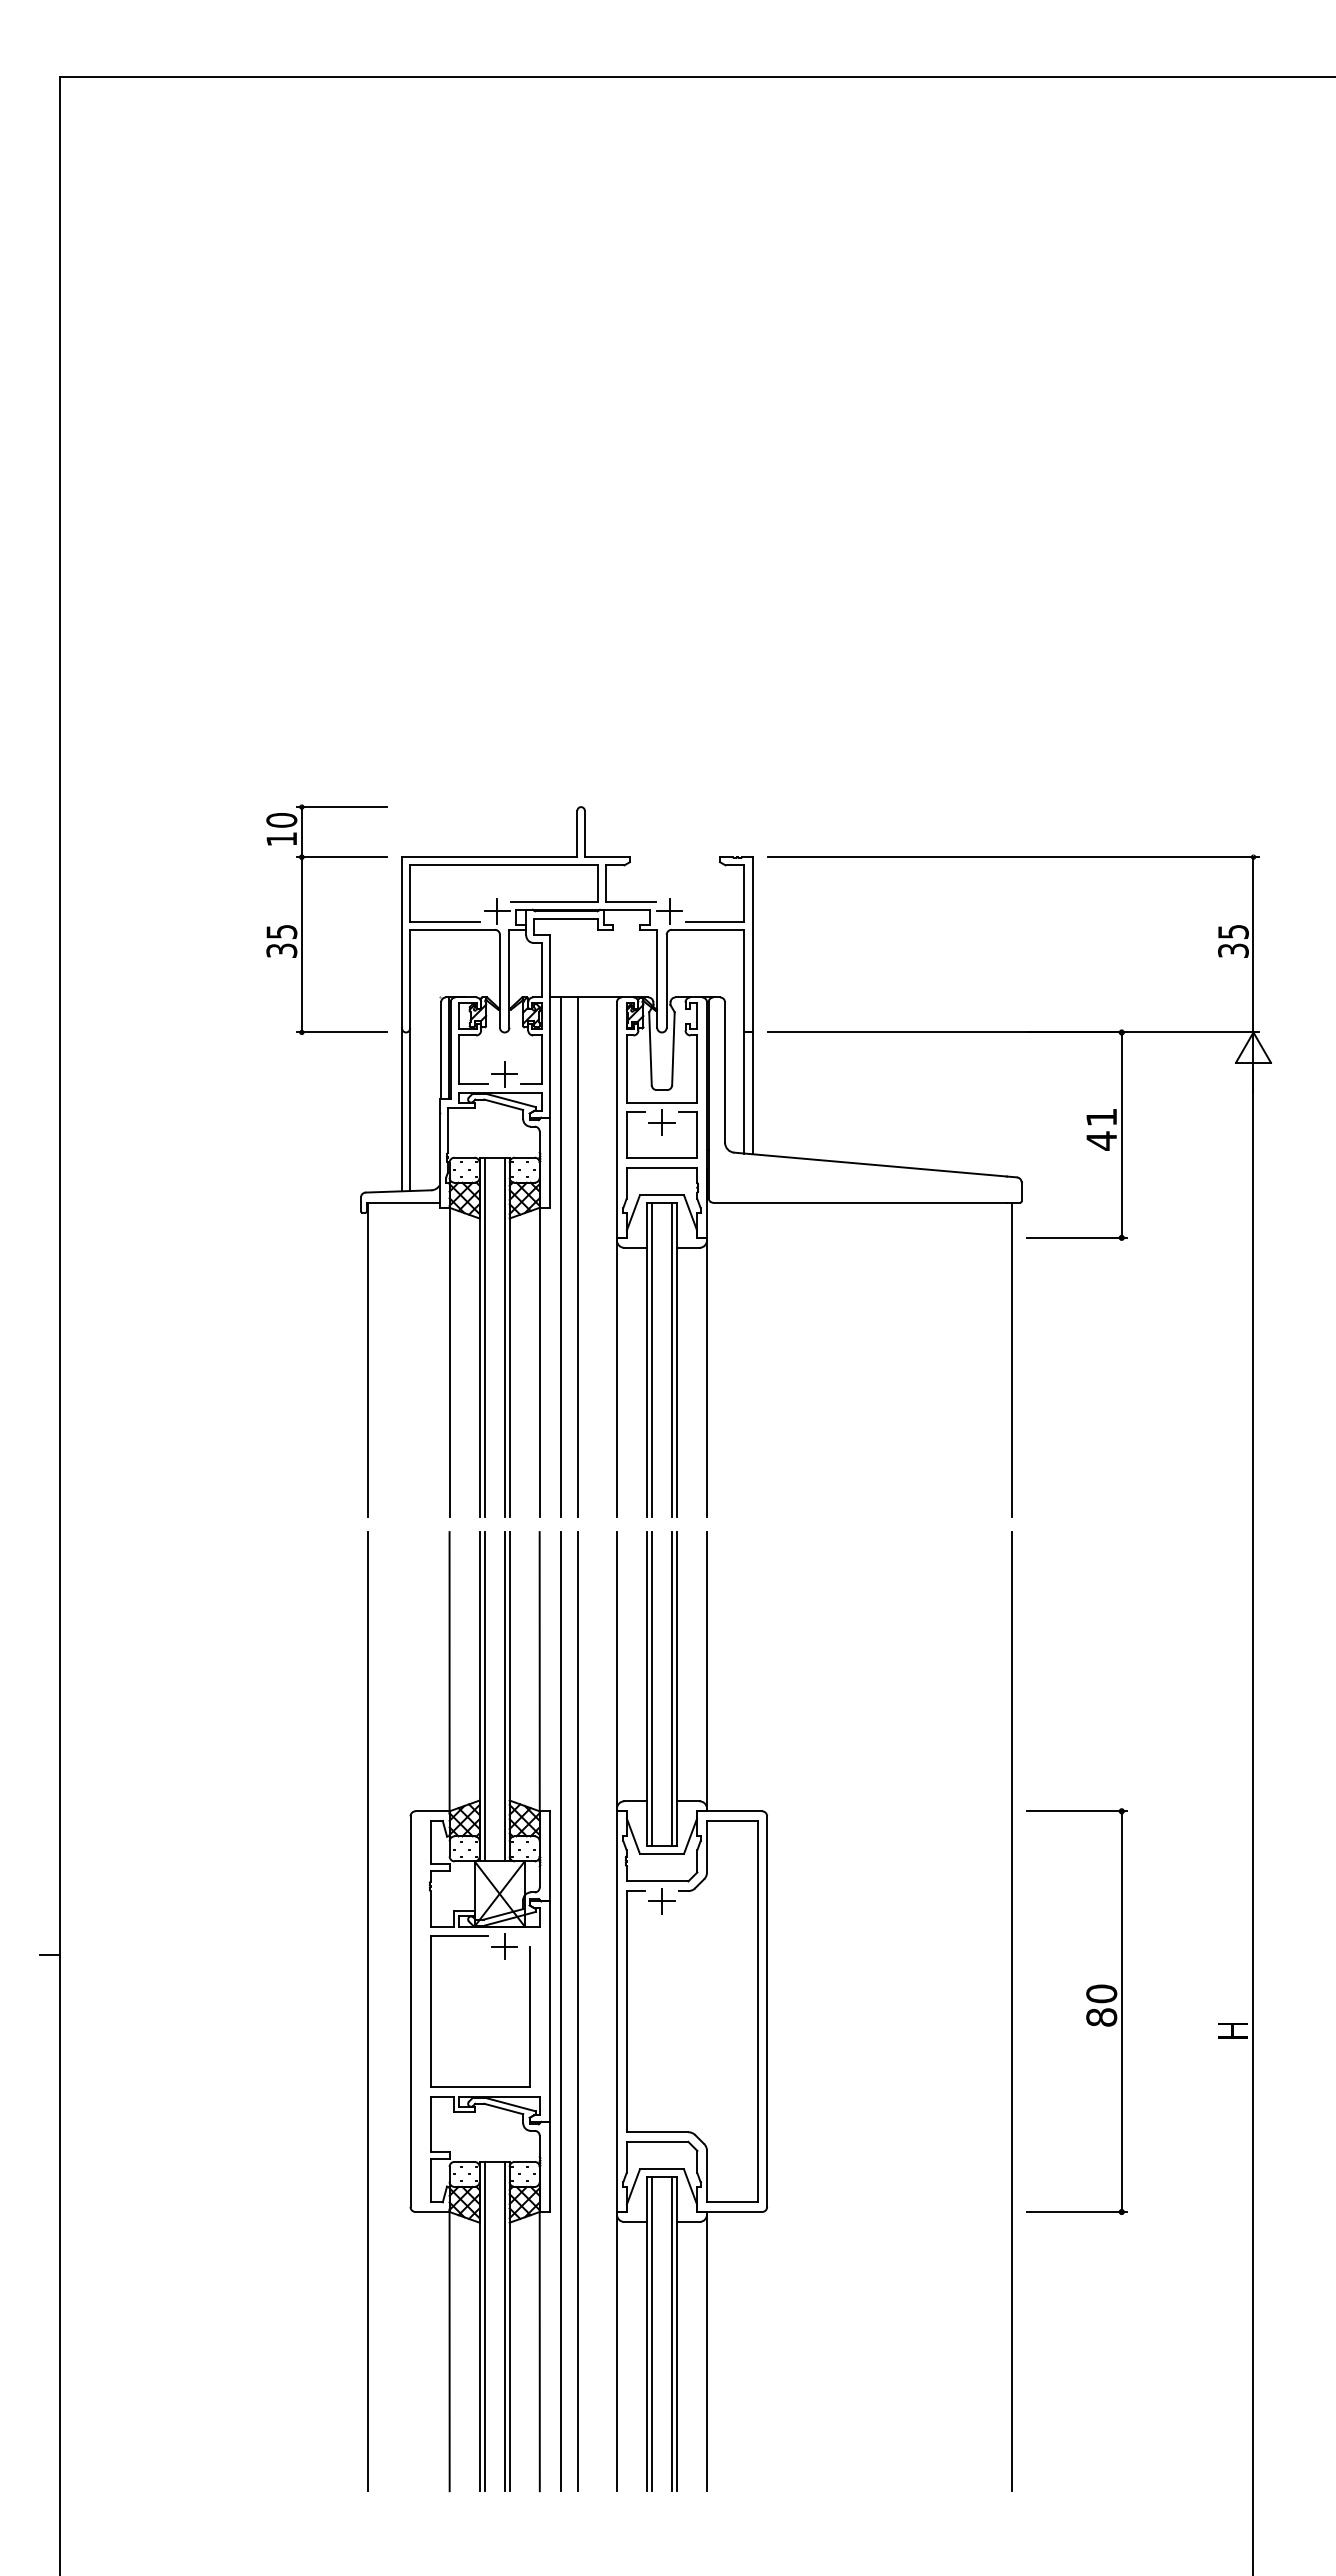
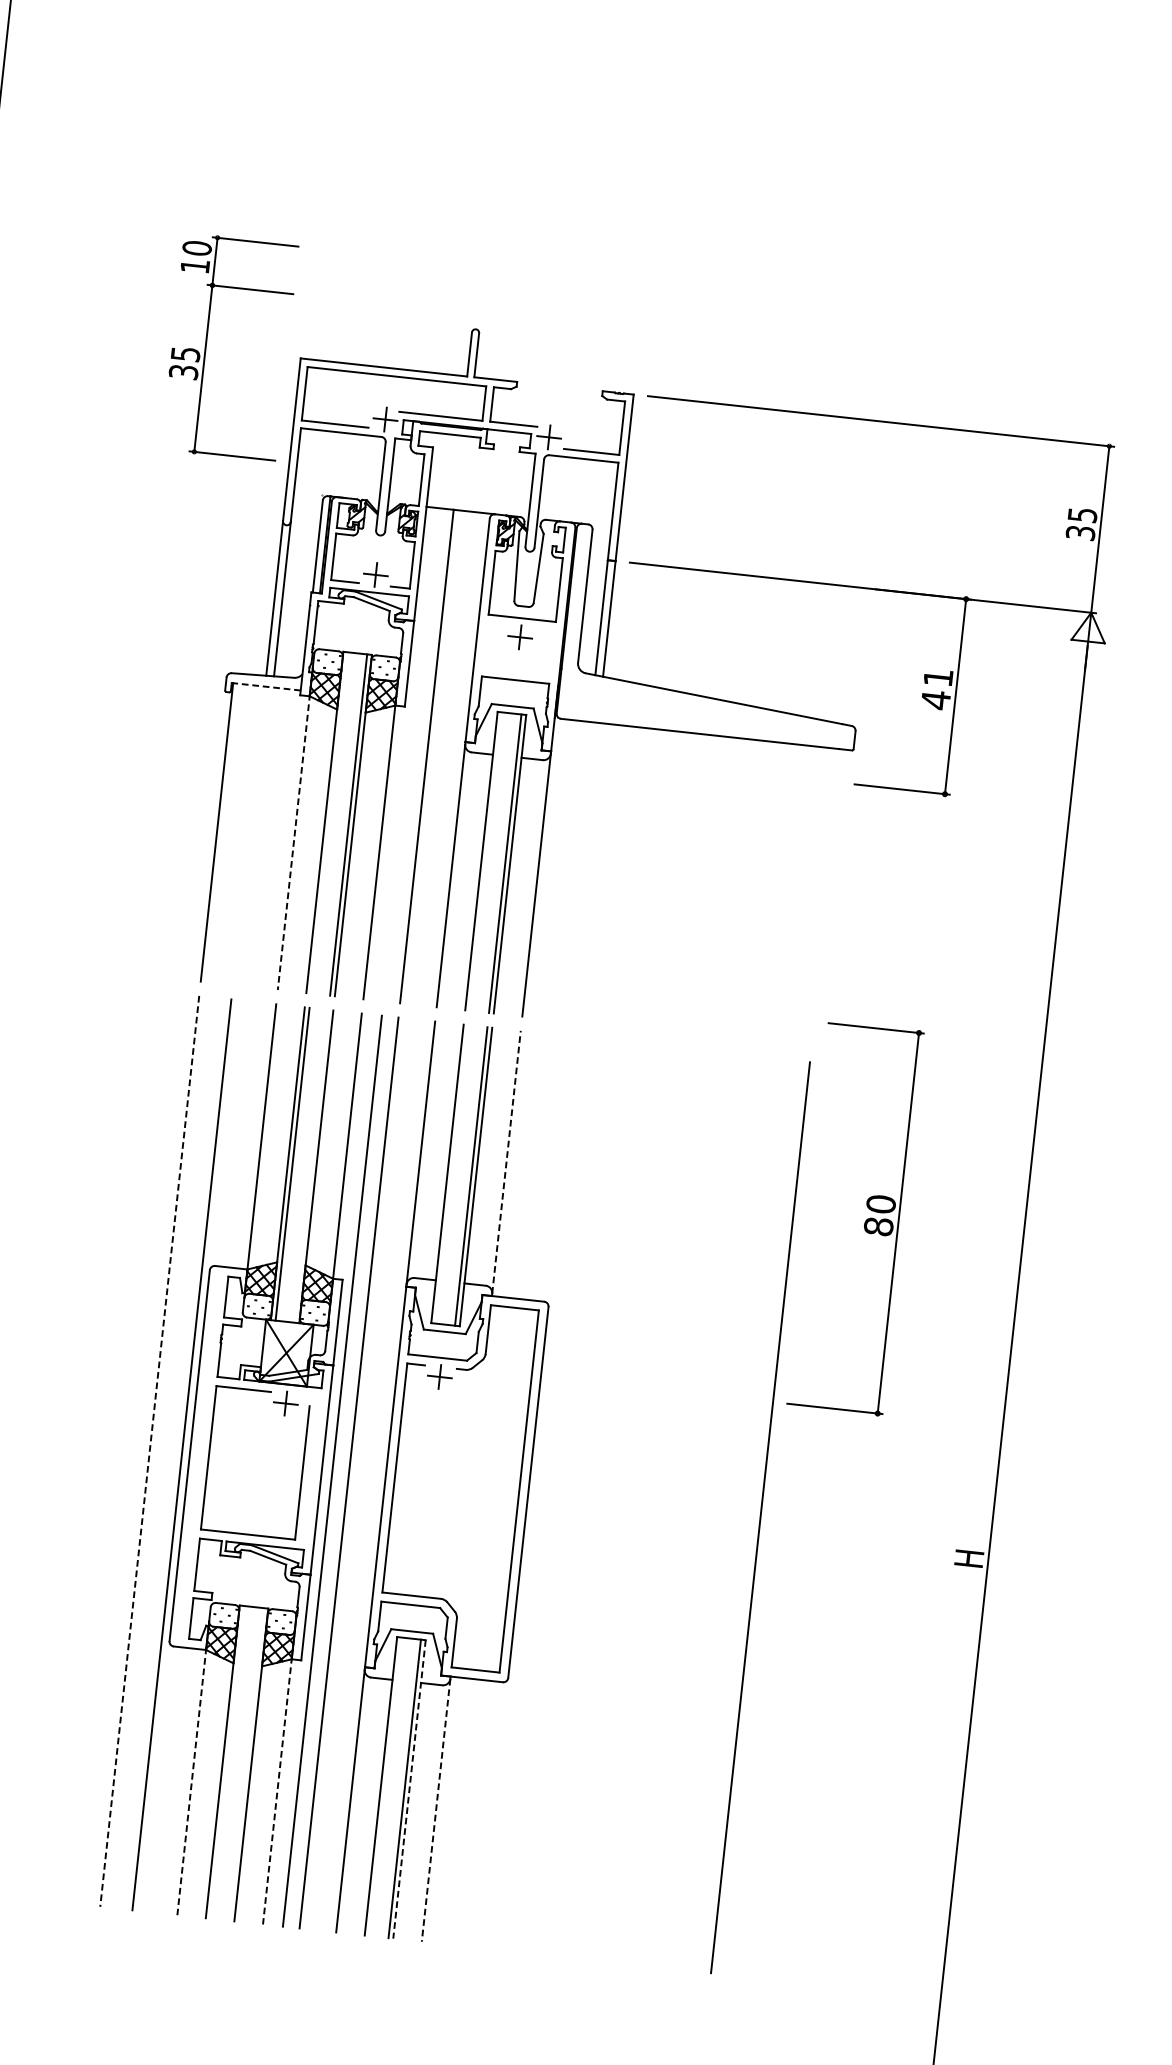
part: (302, 919) -> (206, 344), moved
part: (661, 1157) -> (516, 670), removed
line: (402, 1202) -> (265, 686), solid -> dashed
line: (560, 1257) -> (409, 754), removed
line: (484, 1337) -> (329, 823), removed
line: (651, 1359) -> (485, 861), removed
line: (1011, 1359) -> (827, 898), removed
line: (449, 1361) -> (293, 842), solid -> dashed
line: (707, 1669) -> (507, 1161), solid -> dashed
line: (651, 1689) -> (451, 1174), removed
line: (504, 1696) -> (311, 1166), removed
line: (368, 2011) -> (149, 1451), solid -> dashed
line: (401, 2011) -> (181, 1454), added
part: (1086, 2014) -> (864, 1222), moved
line: (484, 2326) -> (227, 1762), removed
line: (504, 2326) -> (246, 1764), removed
line: (651, 2333) -> (385, 1786), removed
line: (677, 2334) -> (409, 1789), solid -> dashed
line: (449, 2350) -> (191, 1781), solid -> dashed
line: (539, 2350) -> (277, 1790), solid -> dashed
line: (707, 2353) -> (436, 1811), solid -> dashed

